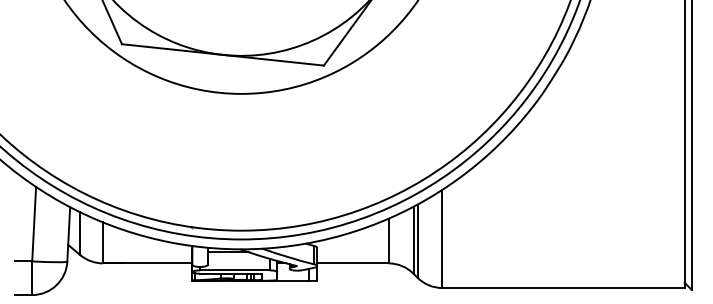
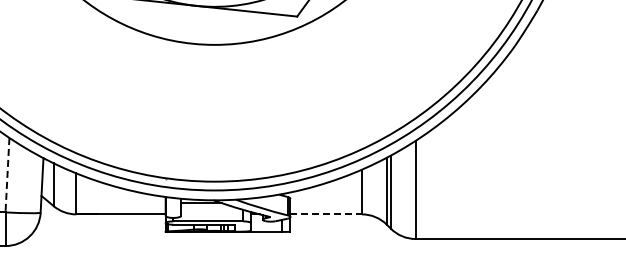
line: (34, 224) -> (7, 175), solid -> dashed
line: (352, 263) -> (325, 214), solid -> dashed

